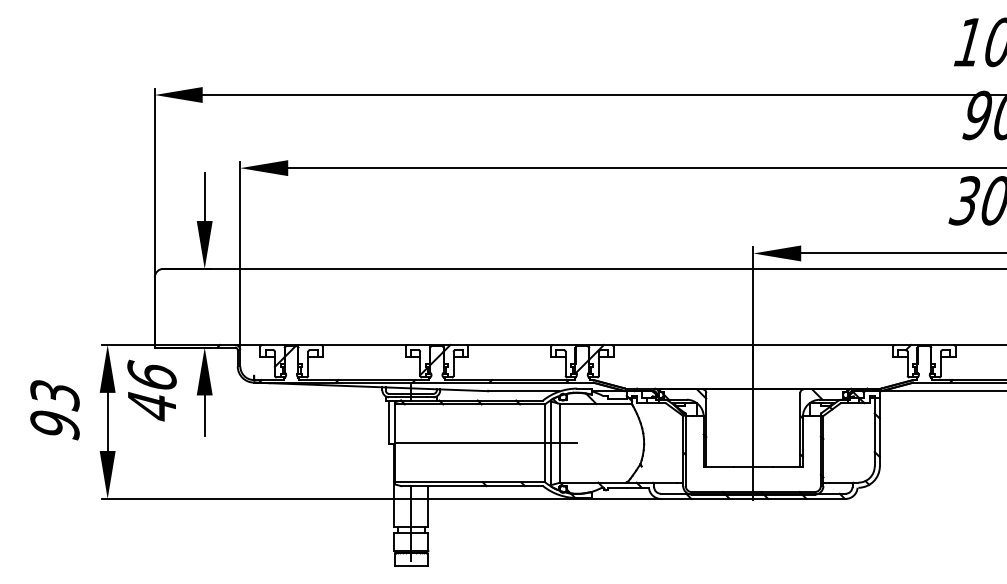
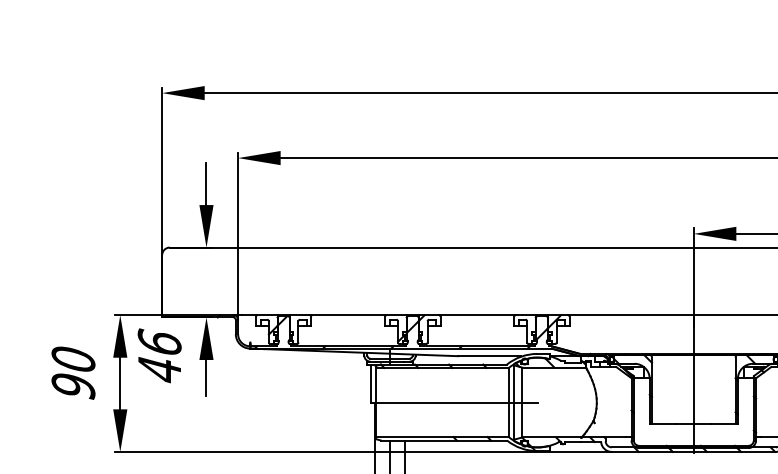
text: (54, 395) -> (73, 360), 93 -> 90

